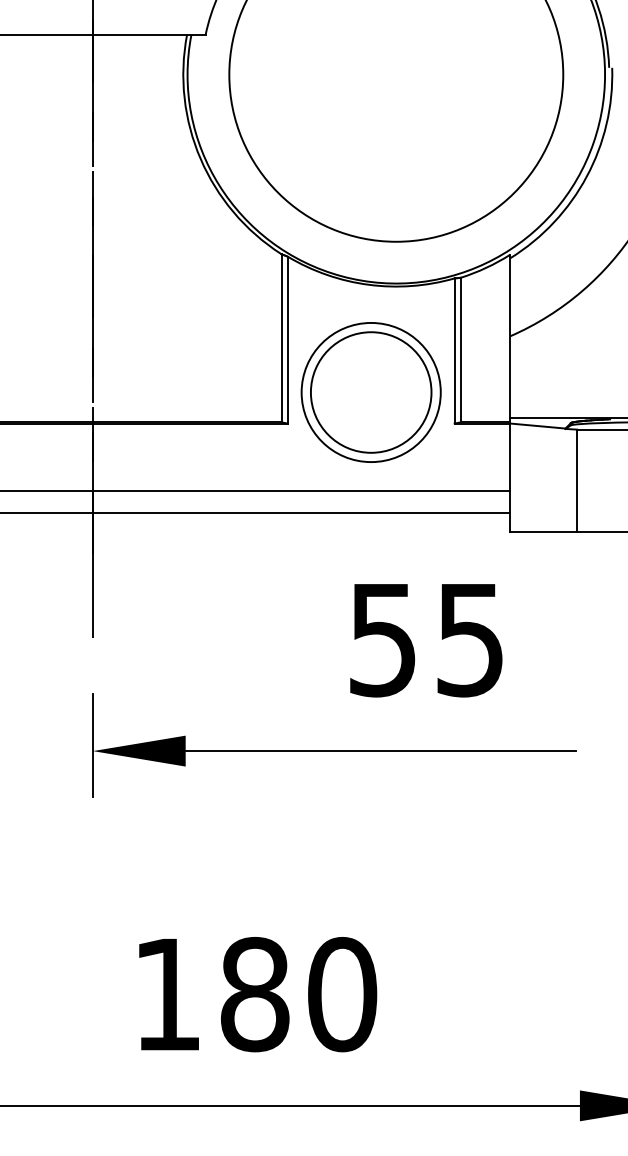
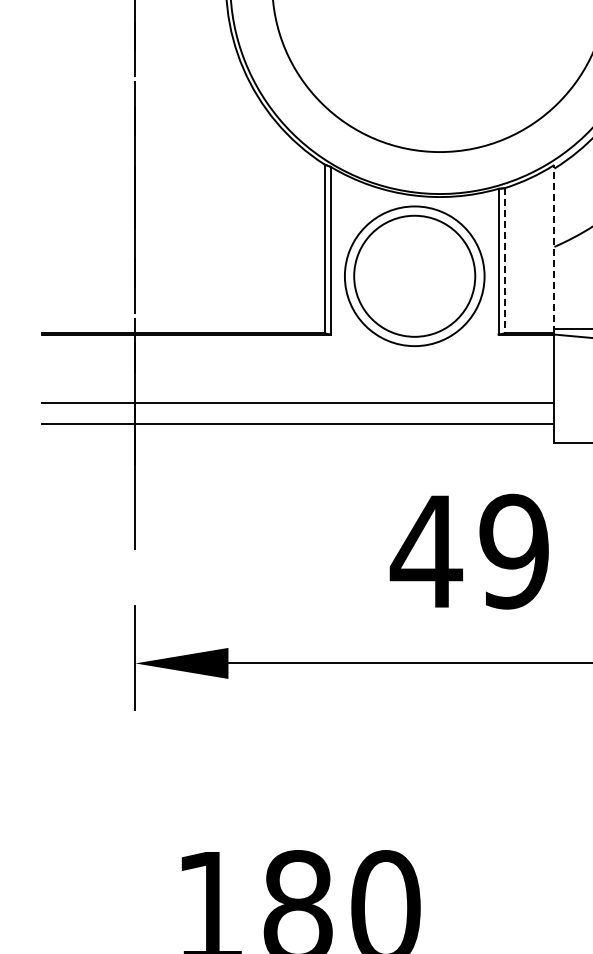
line: (510, 338) -> (554, 249), solid -> dashed
line: (460, 350) -> (504, 261), solid -> dashed
part: (370, 392) -> (414, 276), moved
text: (425, 639) -> (469, 551), 55 -> 49

